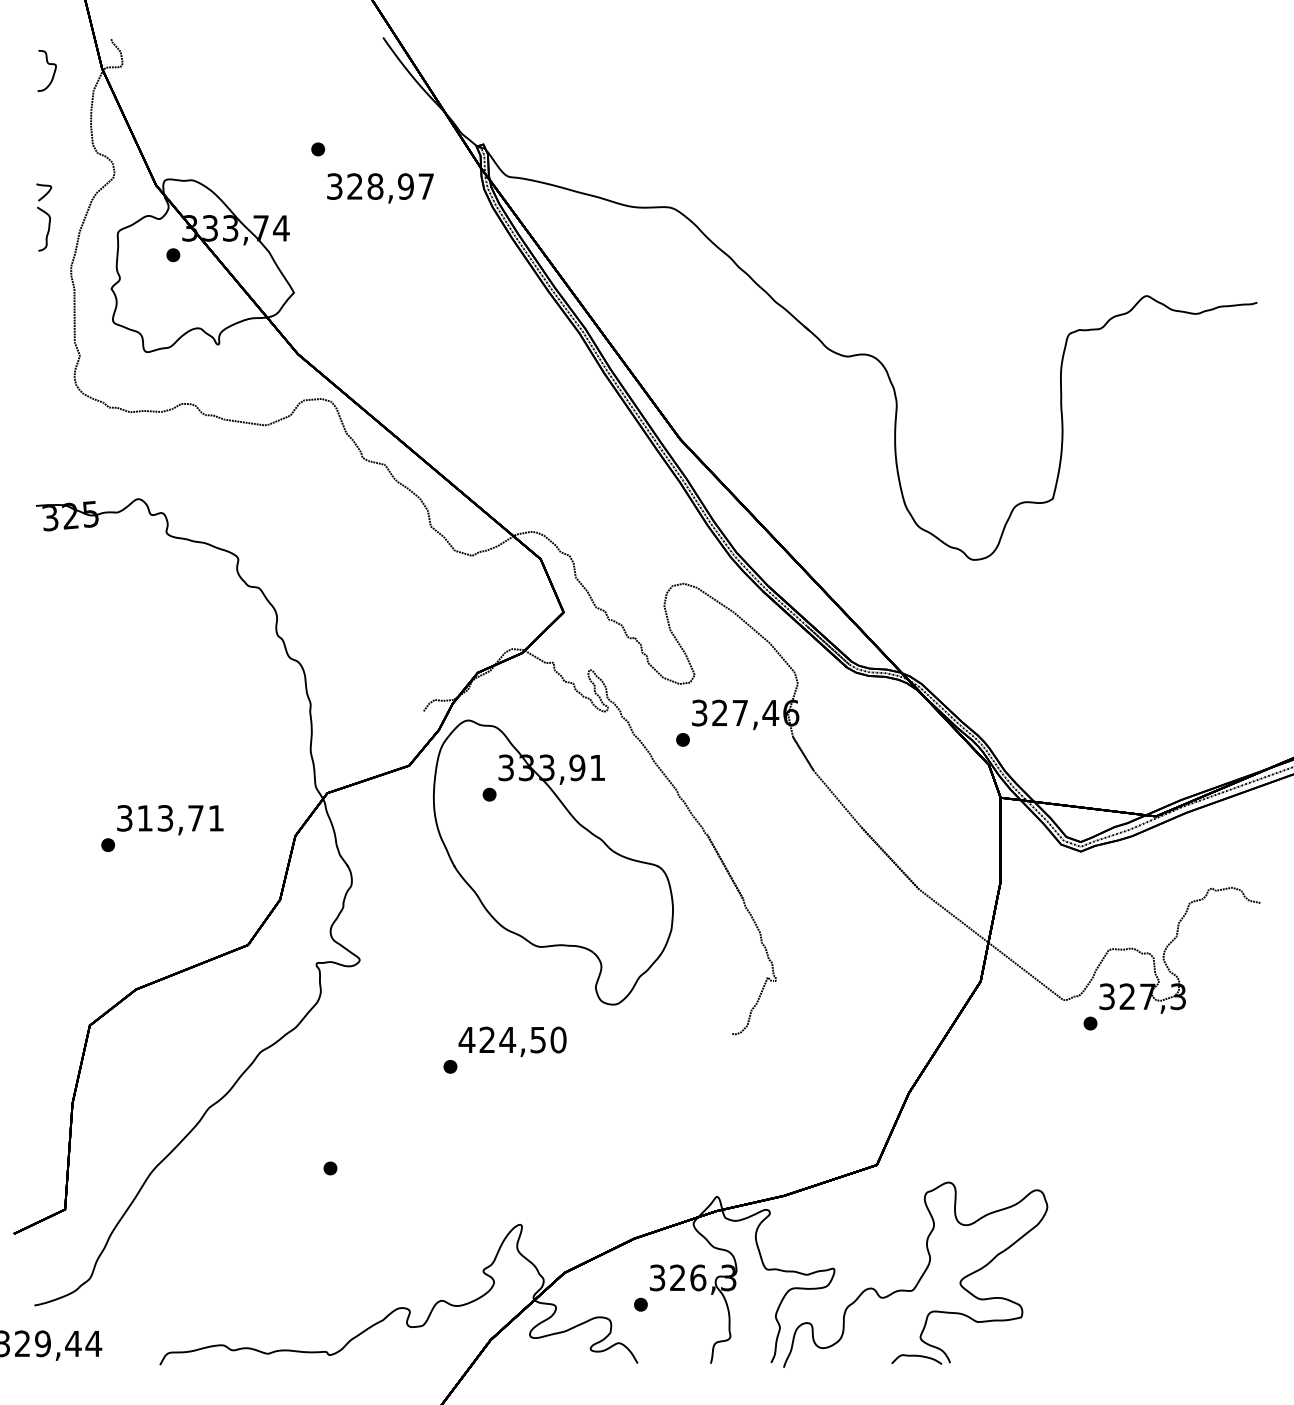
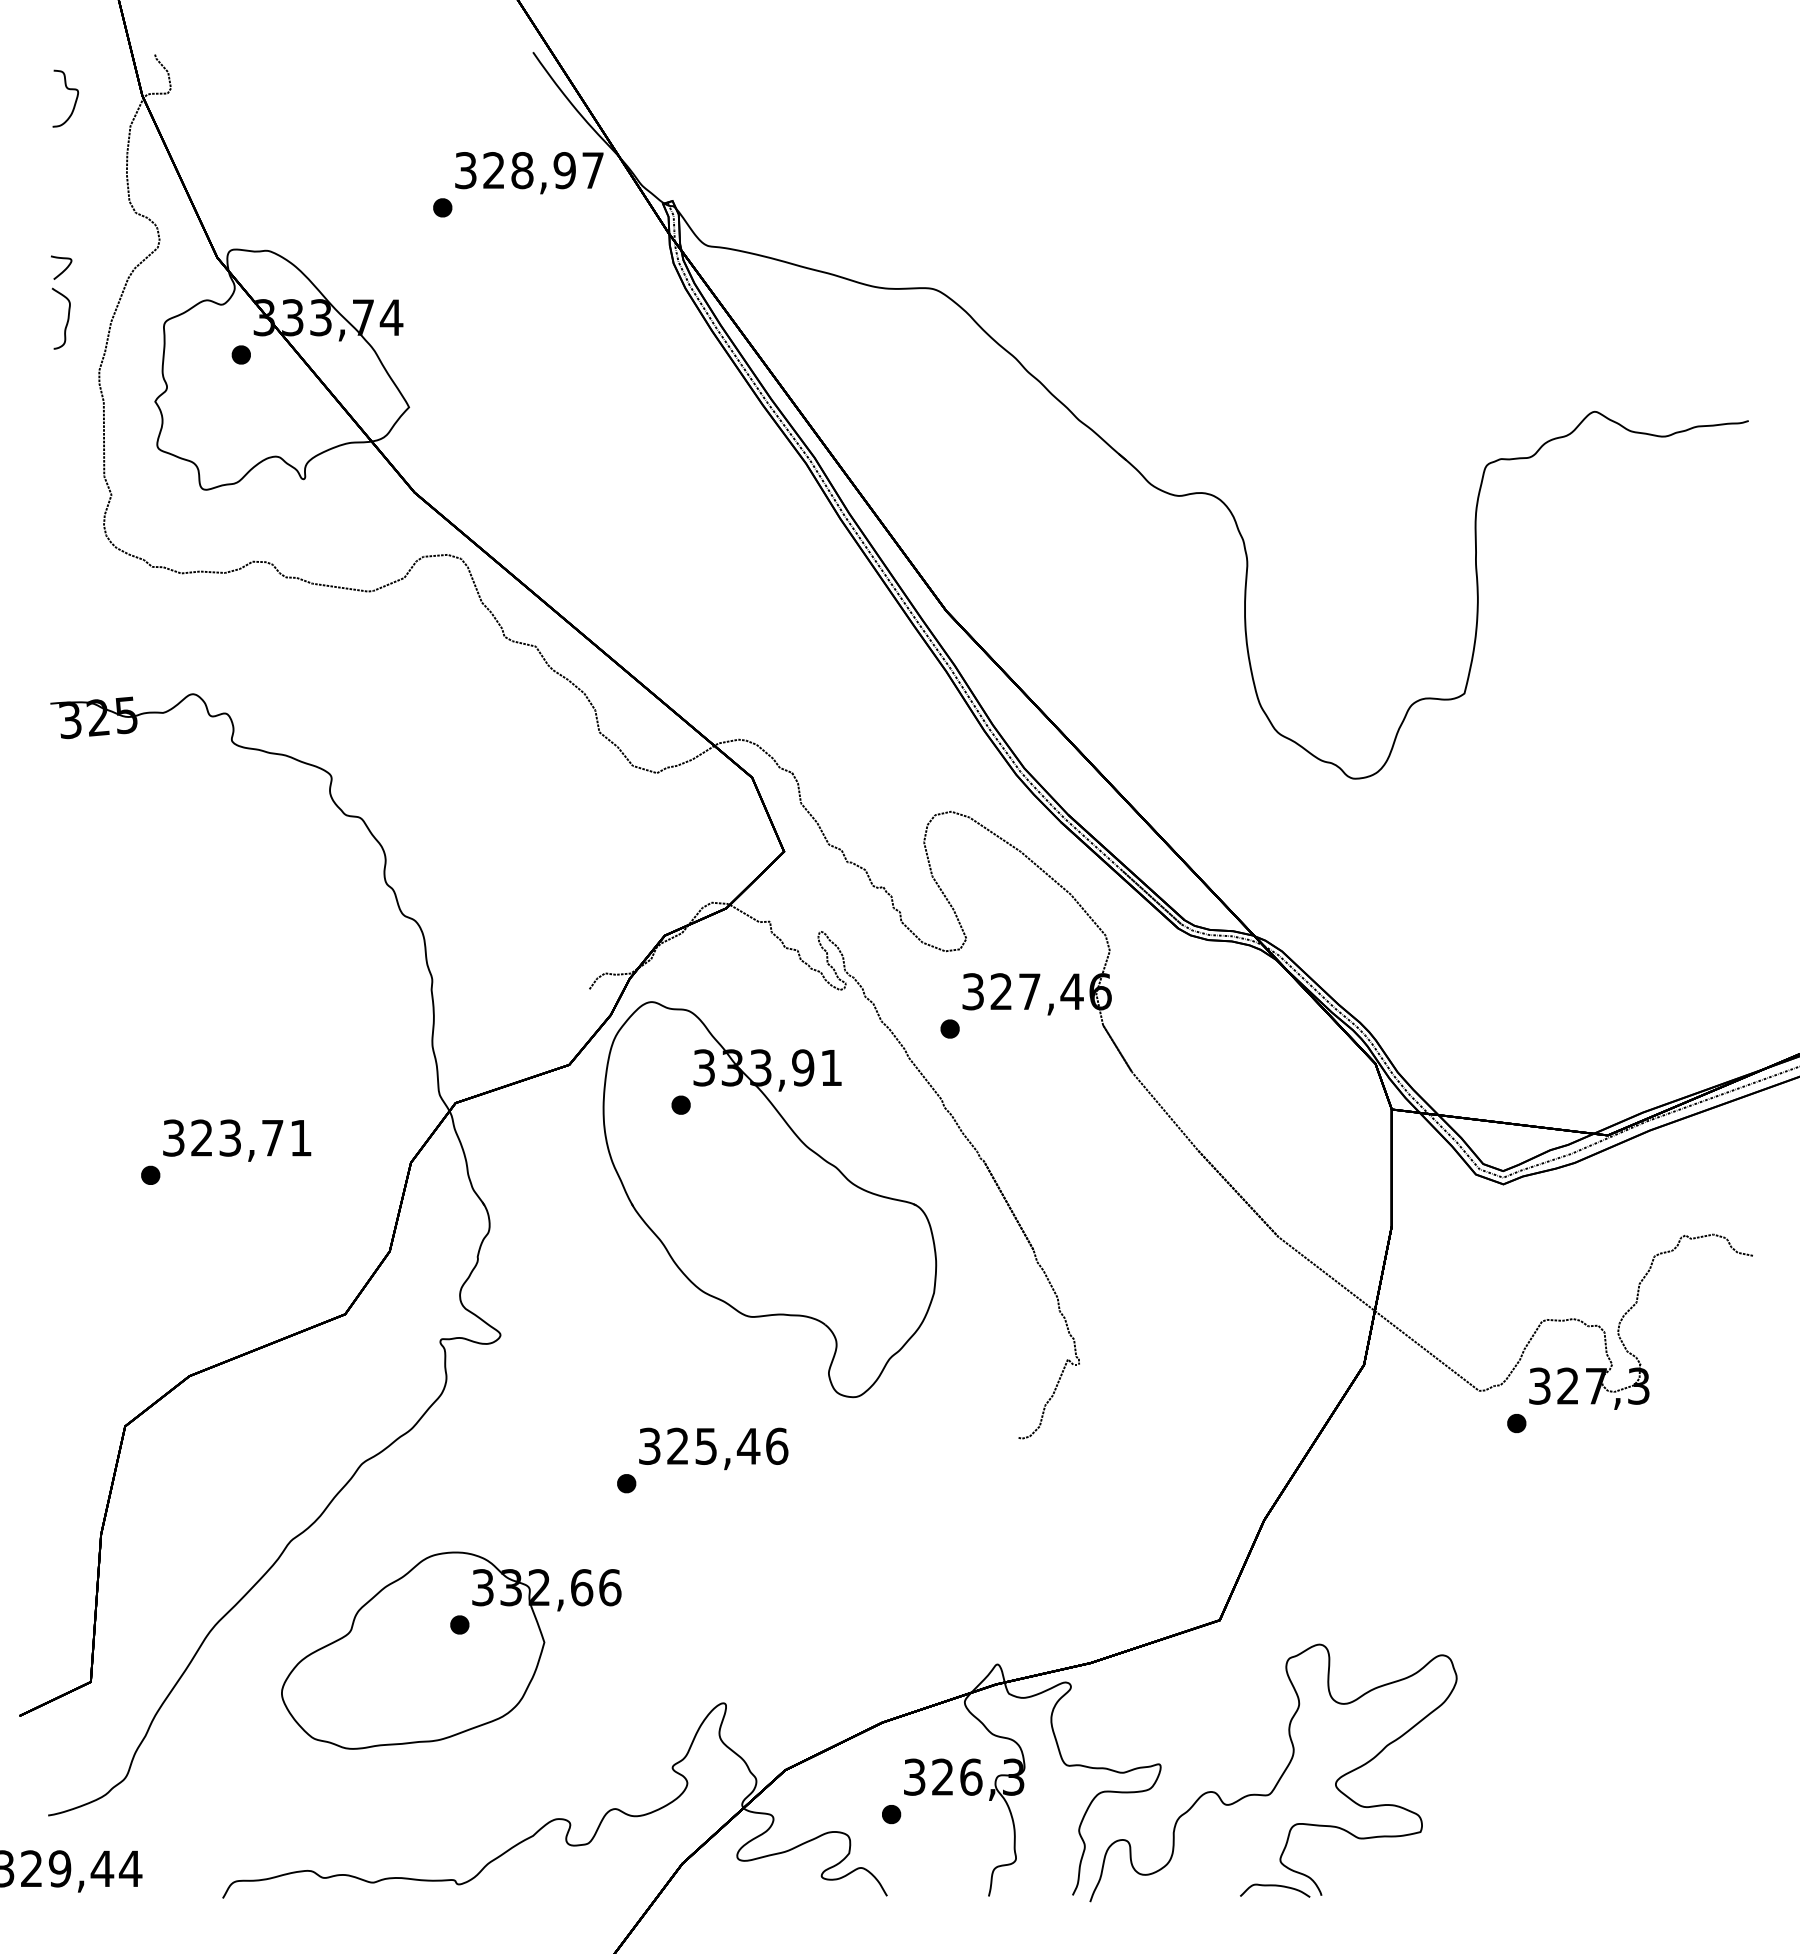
text: (380, 188) -> (529, 173), moved
text: (144, 817) -> (201, 1137), 313,71 -> 323,71
text: (512, 1039) -> (713, 1445), 424,50 -> 325,46
part: (324, 1186) -> (451, 1650), added

